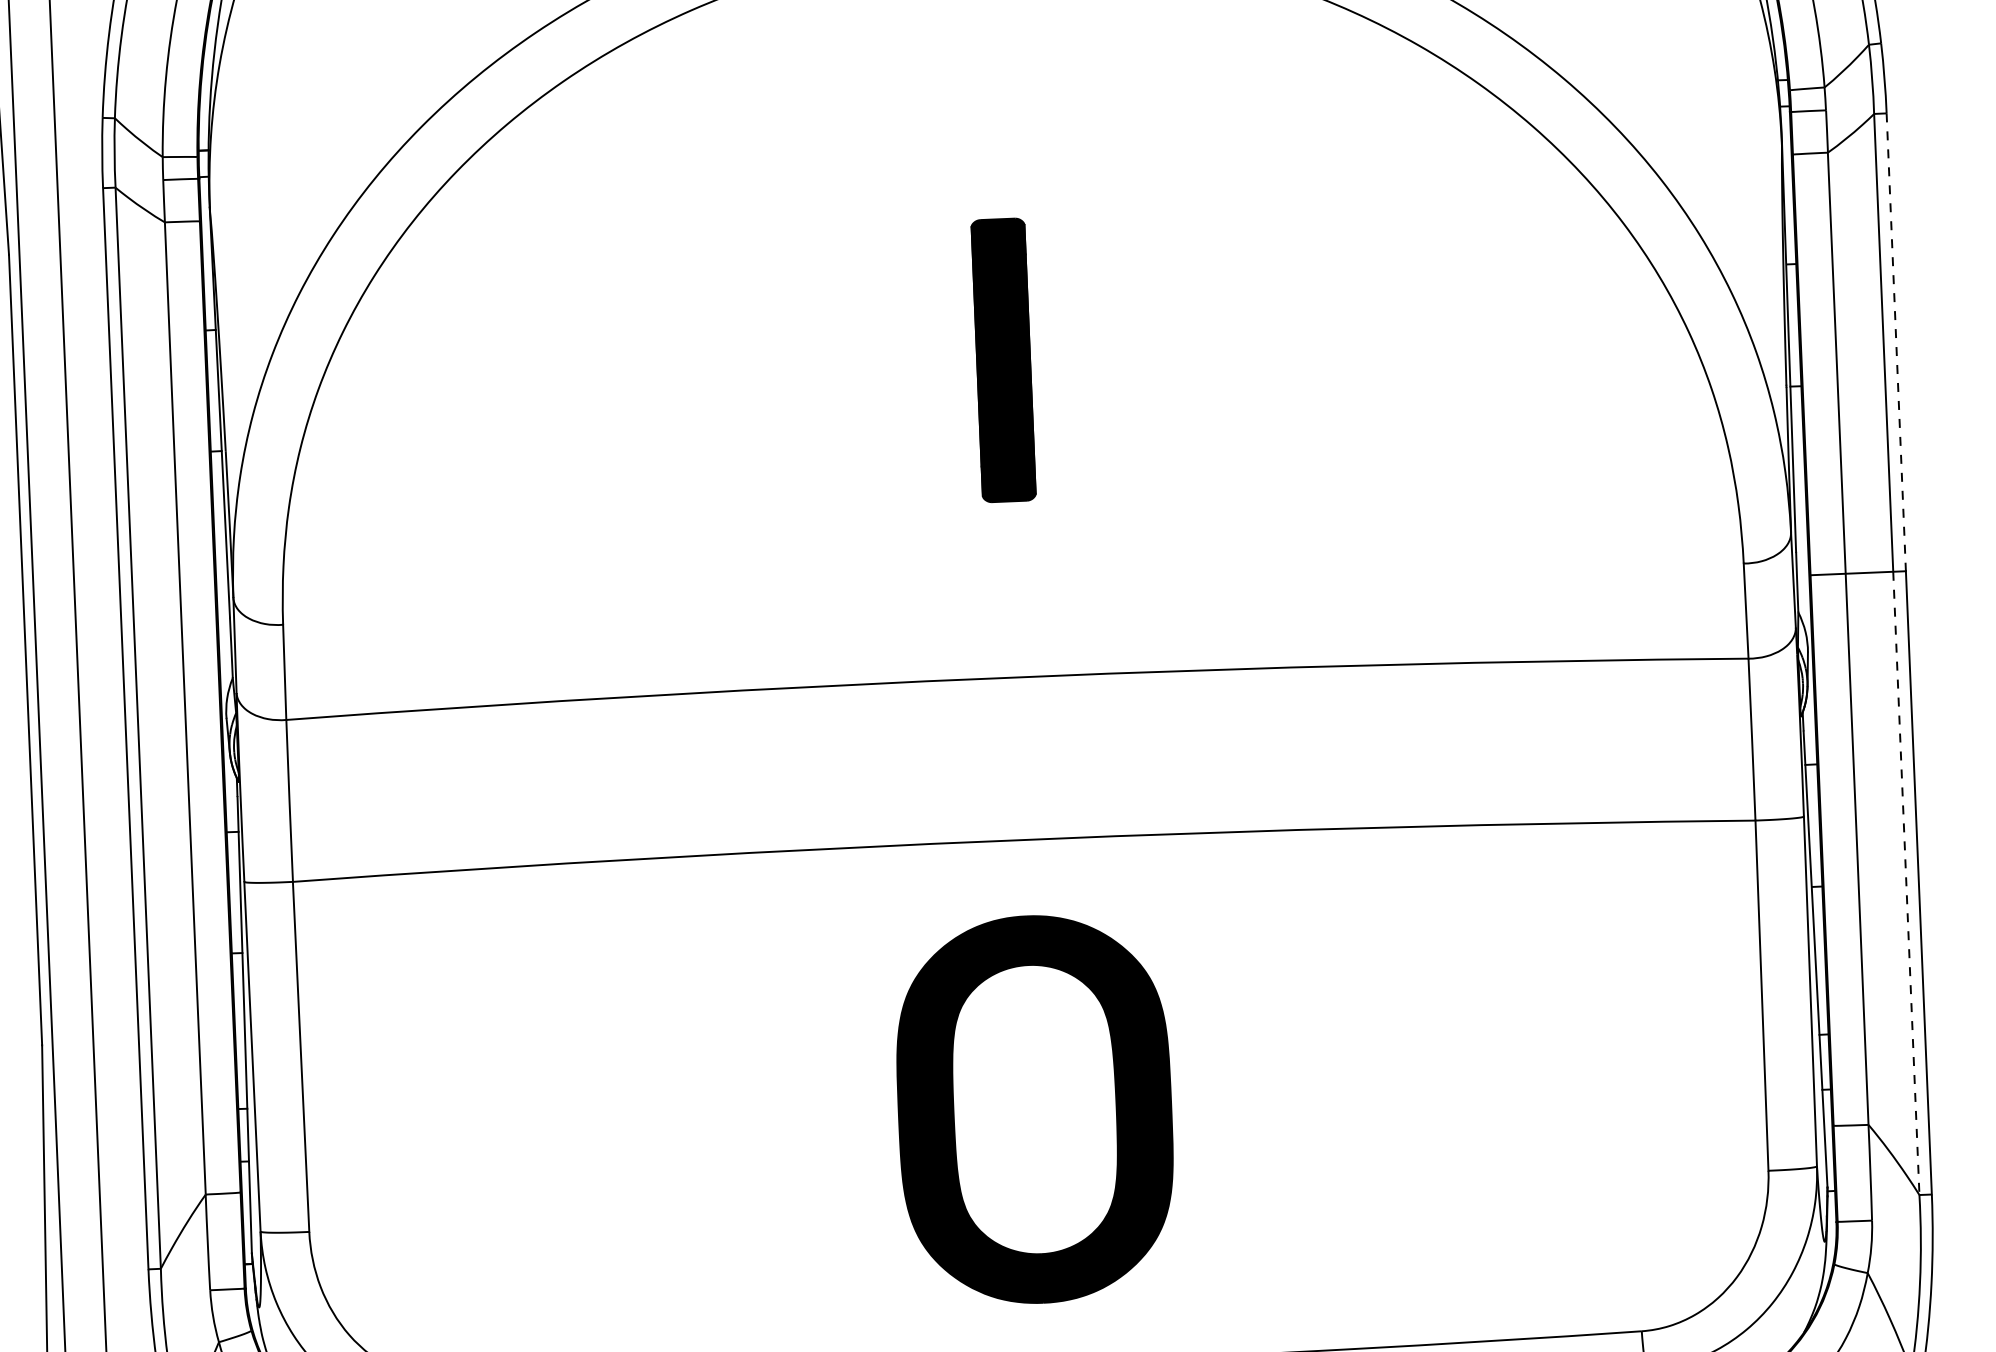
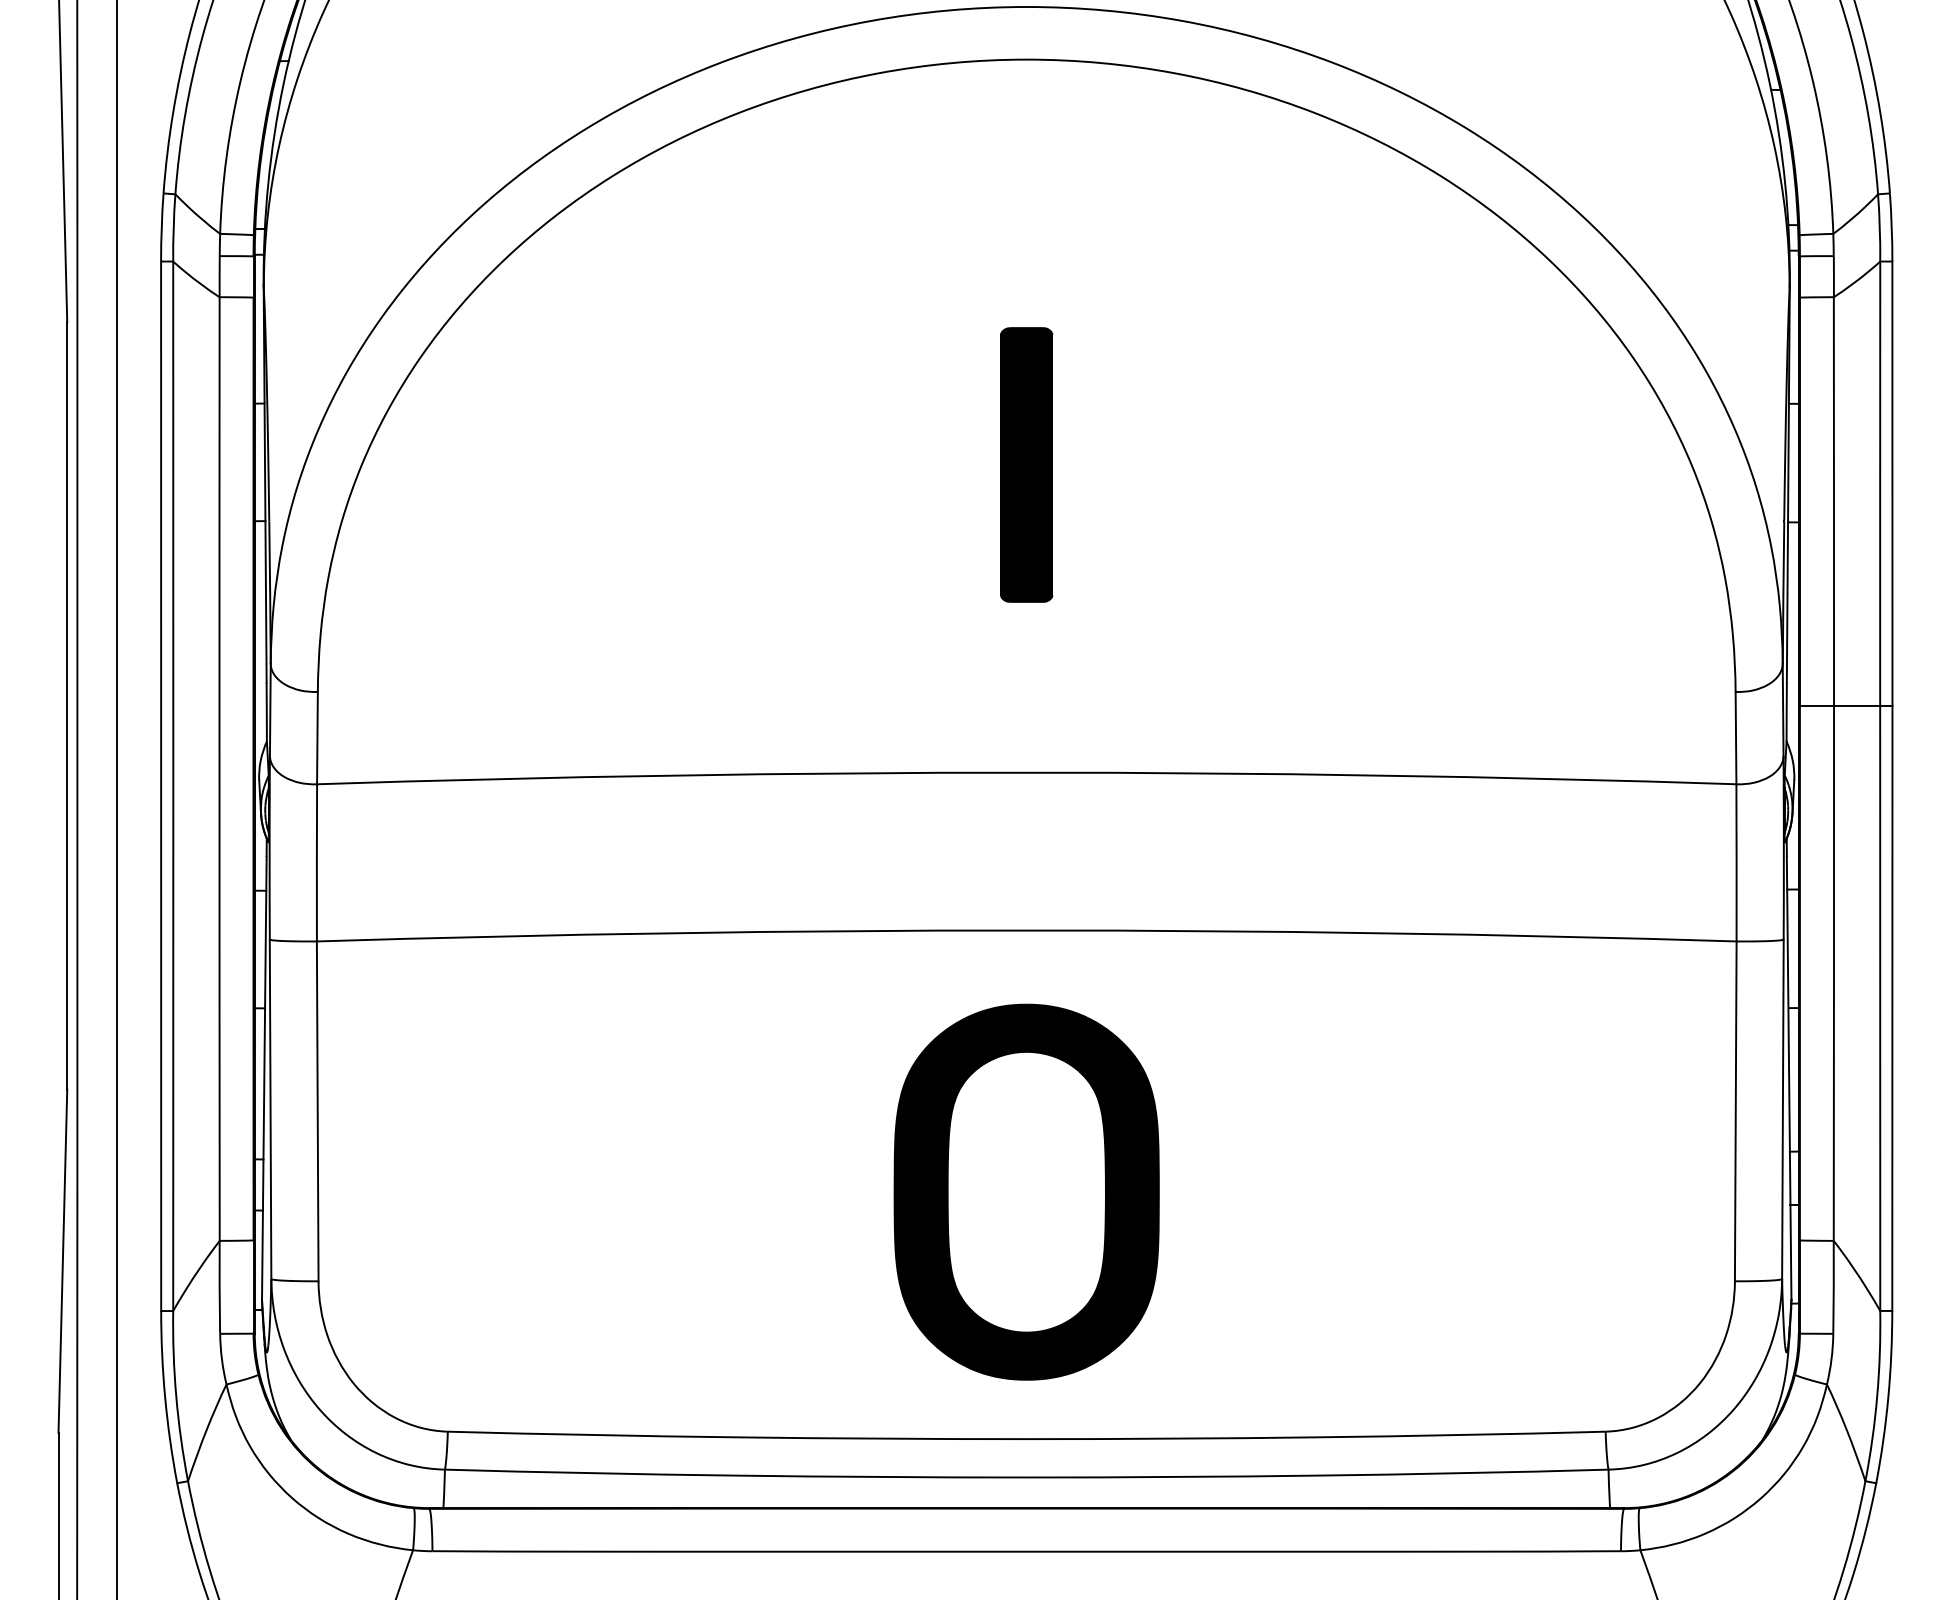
line: (1896, 343) -> (1892, 484), dashed -> solid
line: (1906, 883) -> (1880, 1008), dashed -> solid

